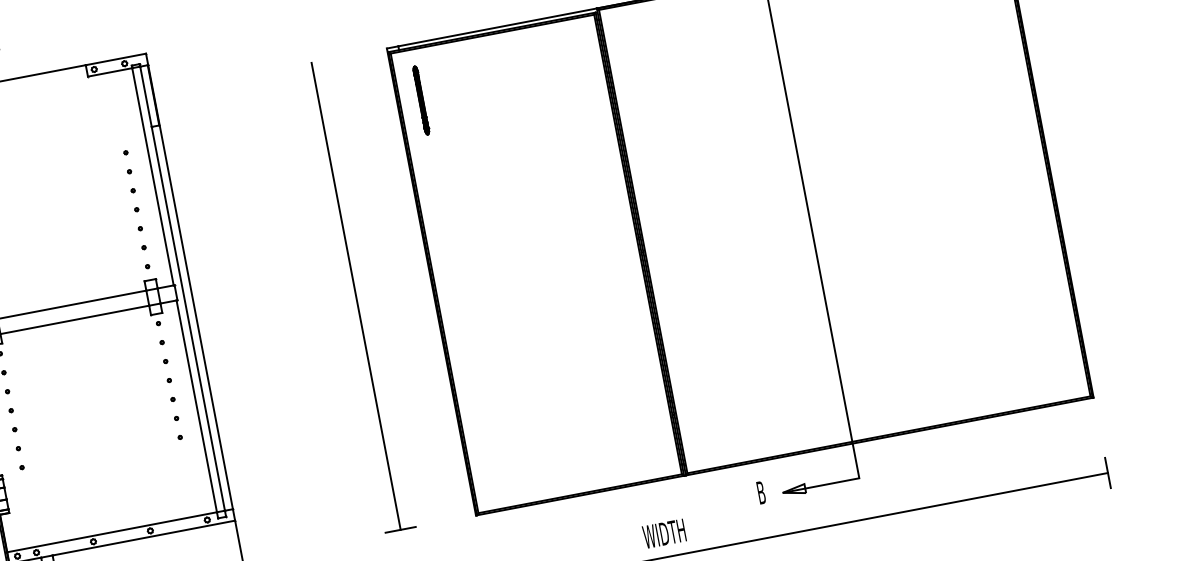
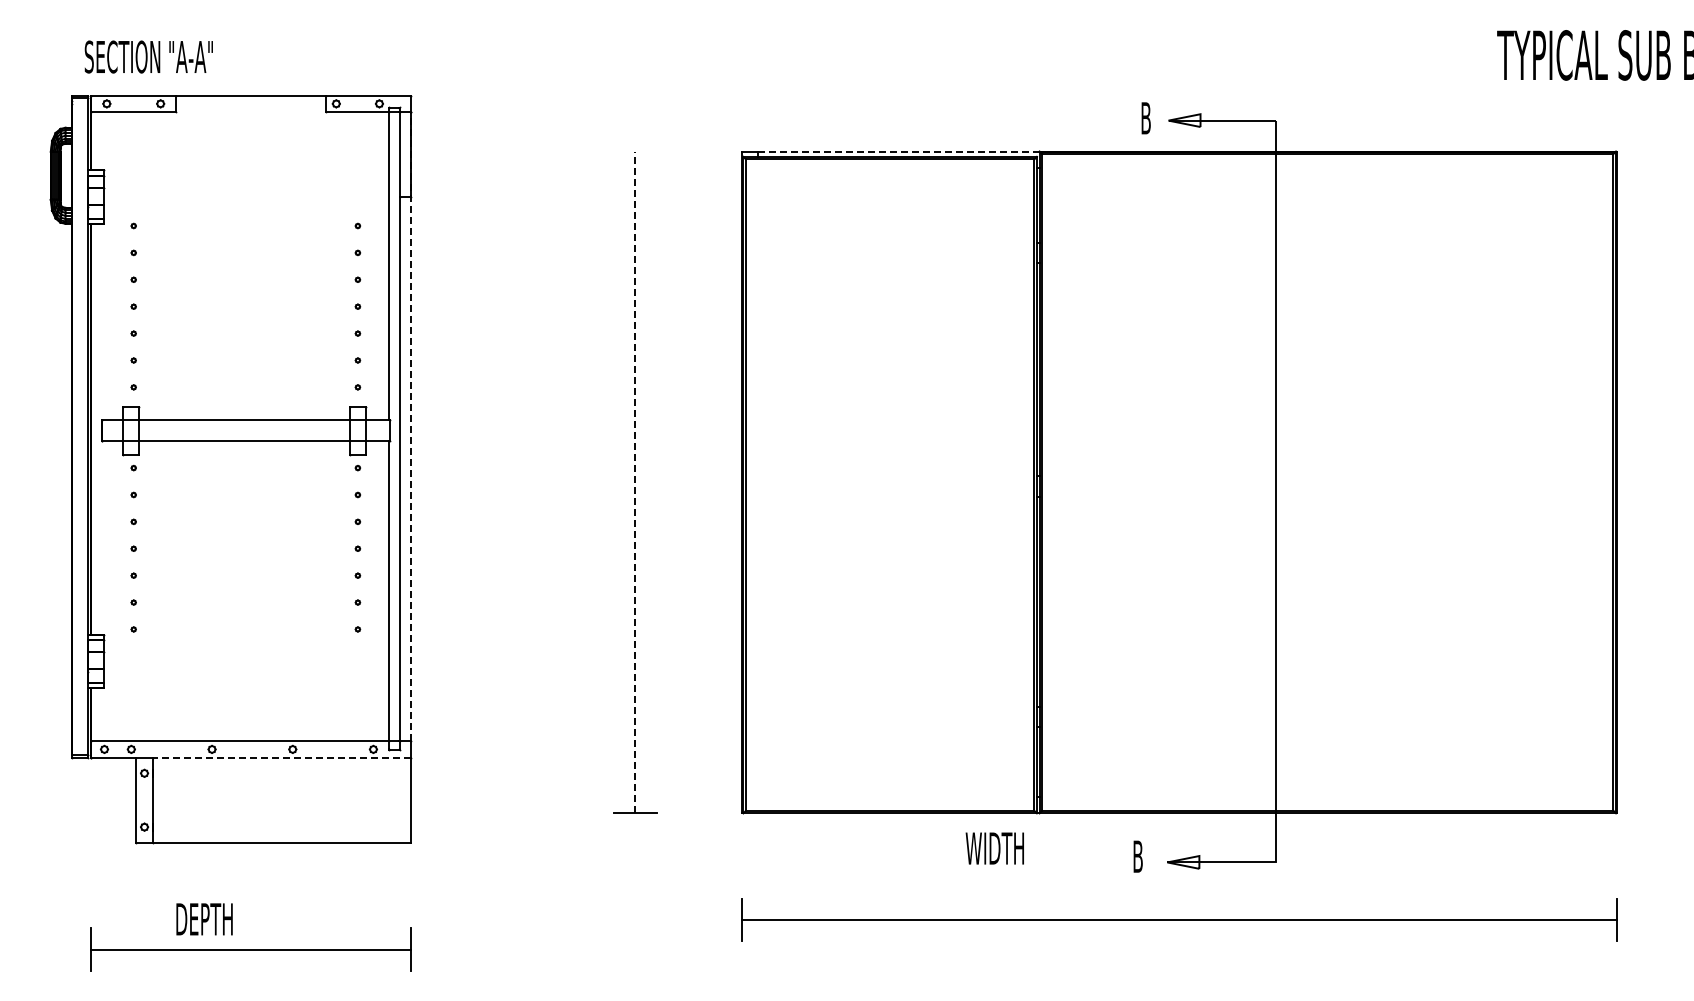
line: (497, 27) -> (898, 151), solid -> dashed
part: (421, 100) -> (775, 231), removed
line: (190, 287) -> (411, 426), solid -> dashed
line: (356, 296) -> (635, 482), solid -> dashed
text: (664, 533) -> (994, 848), moved
line: (143, 538) -> (281, 757), solid -> dashed

